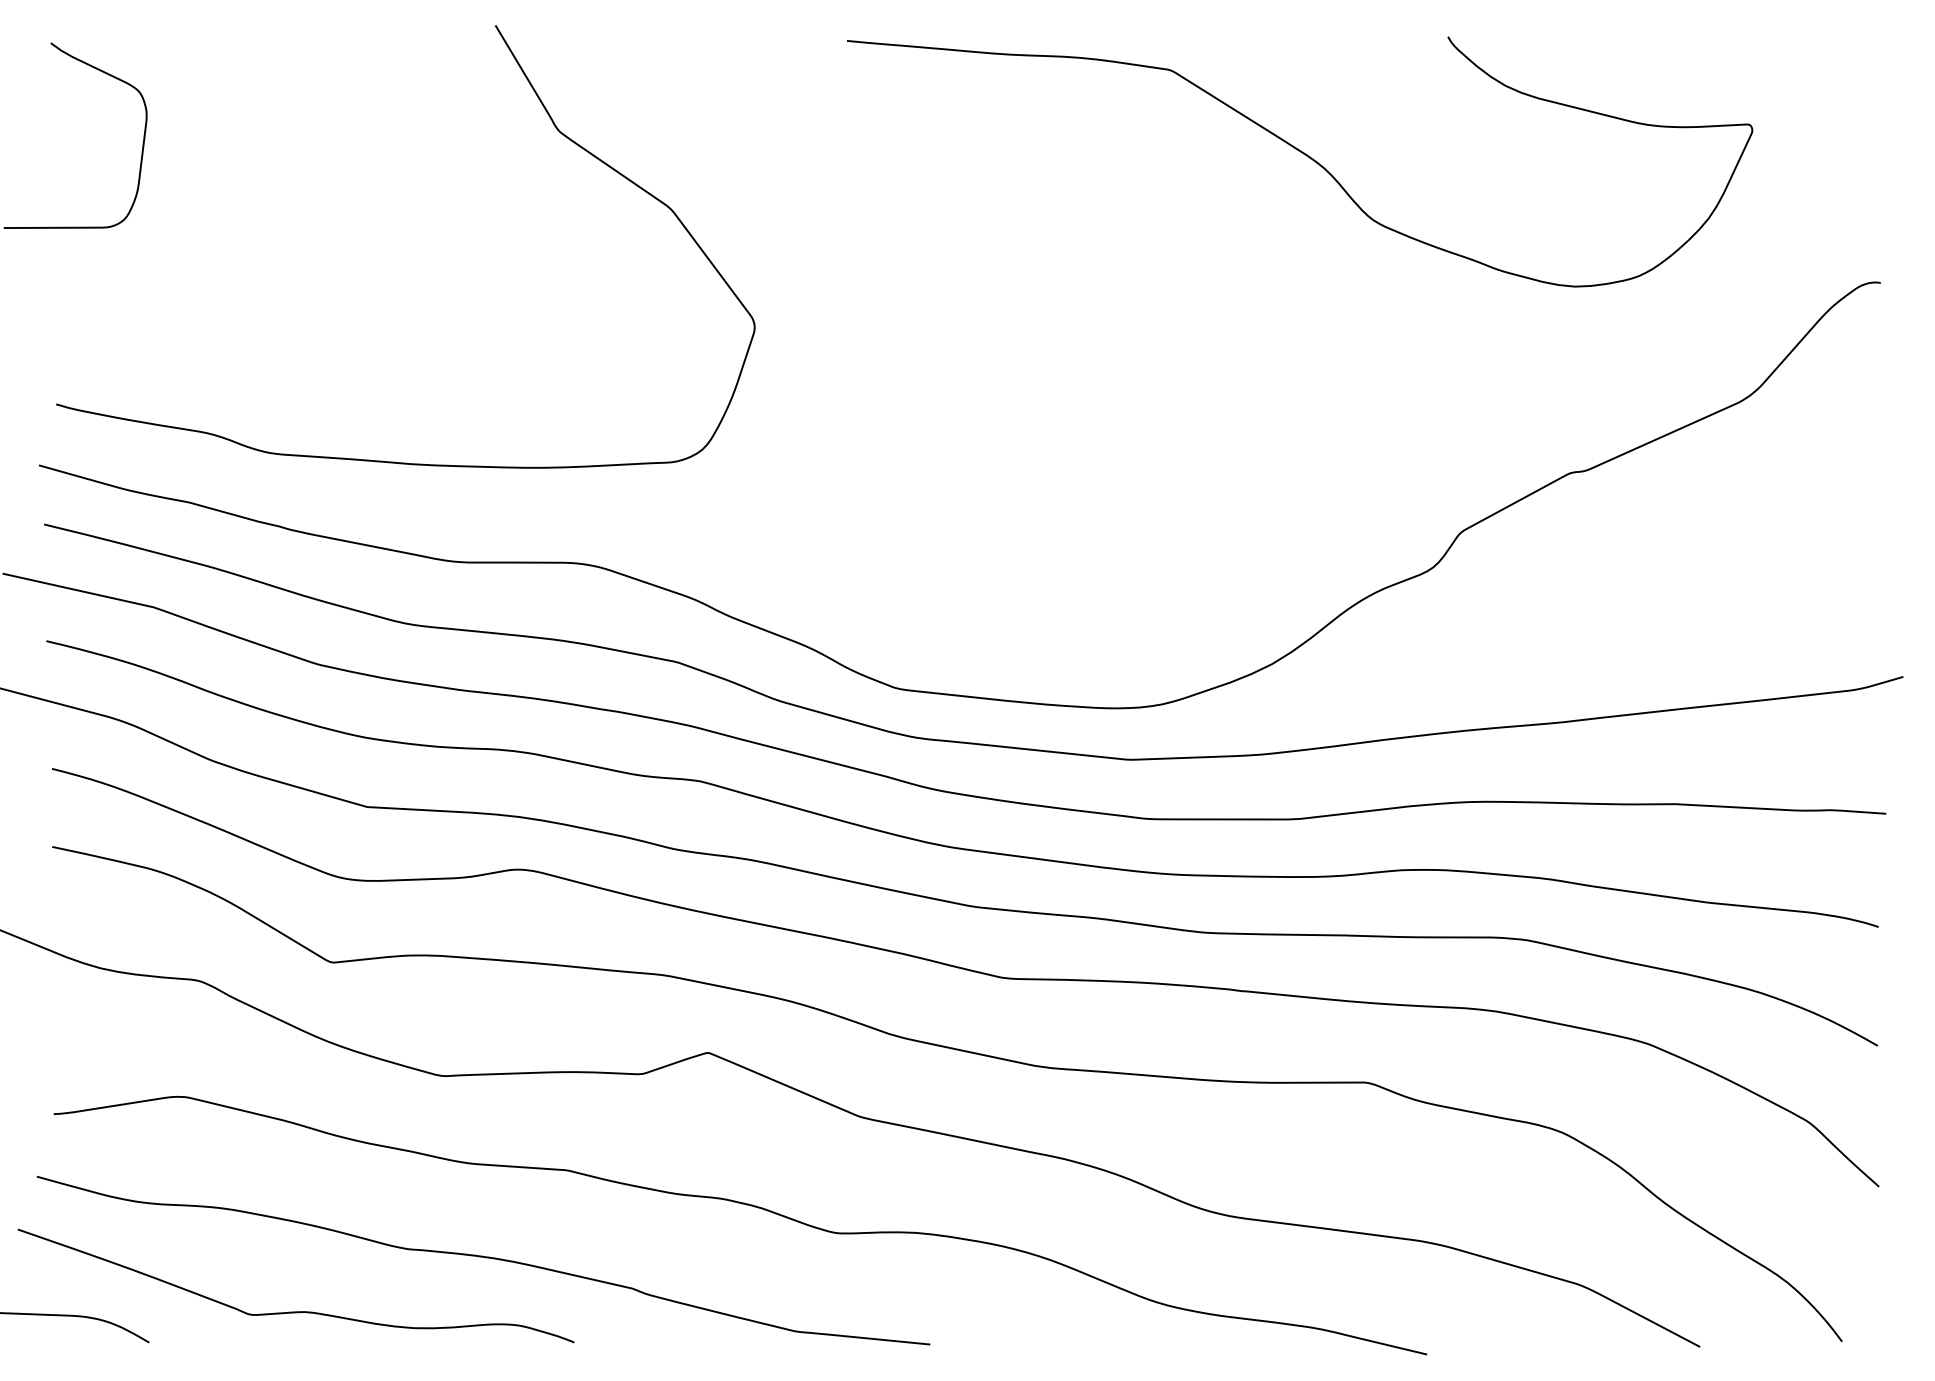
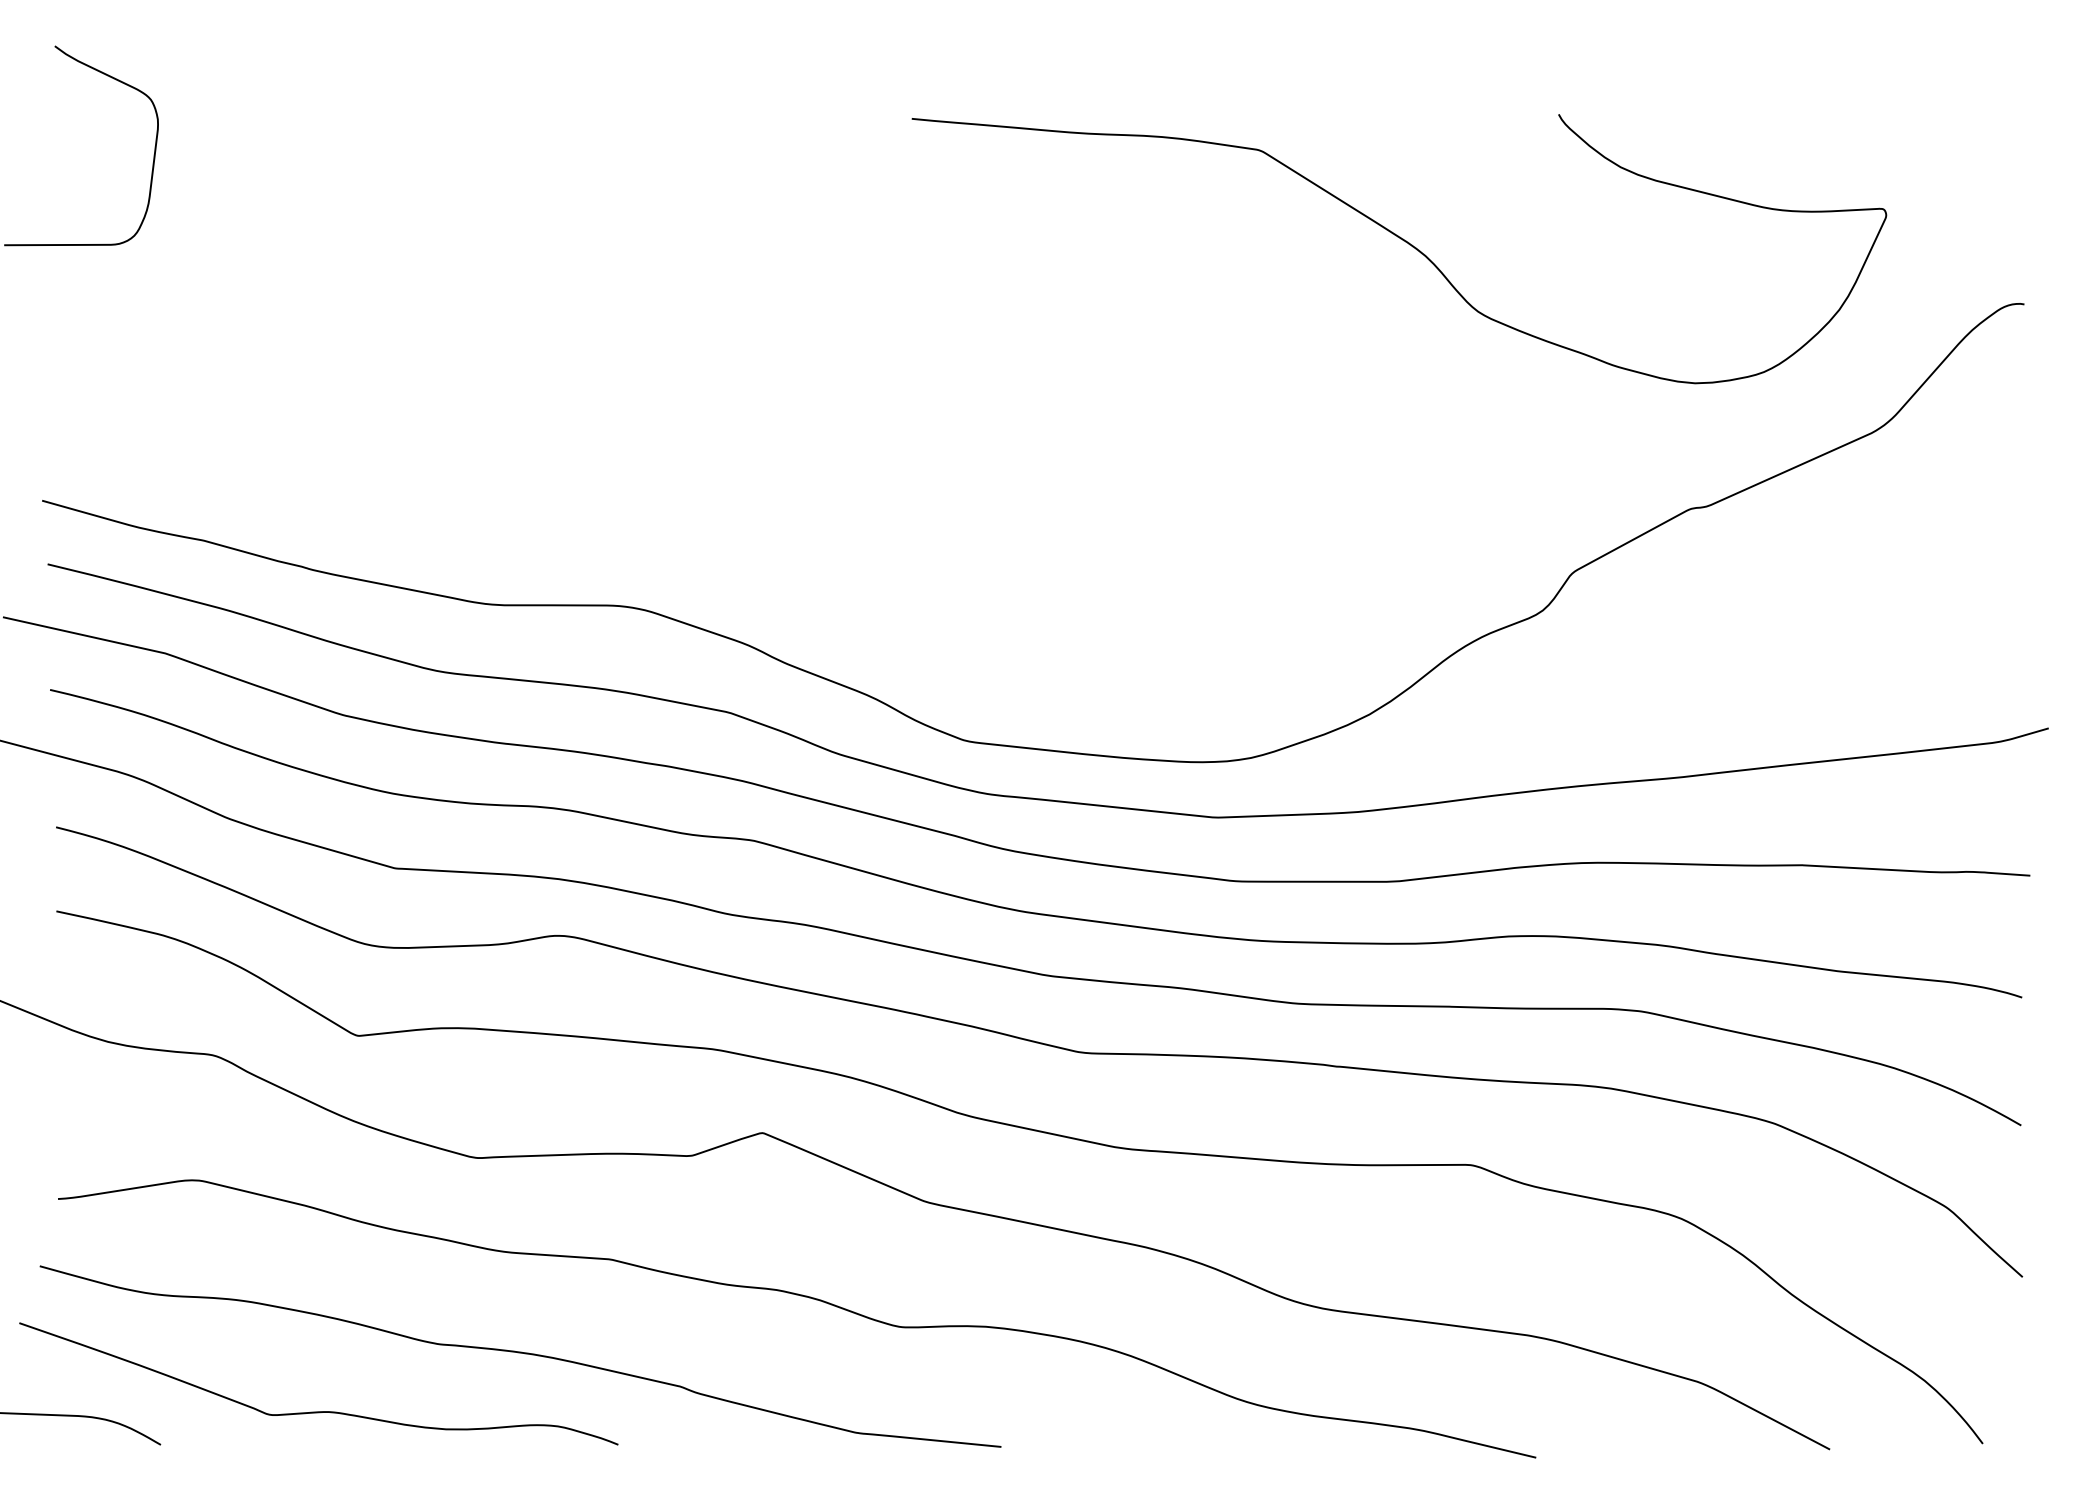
curve: (555, 128) -> (598, 138), removed
curve: (1303, 154) -> (1403, 241), moved

